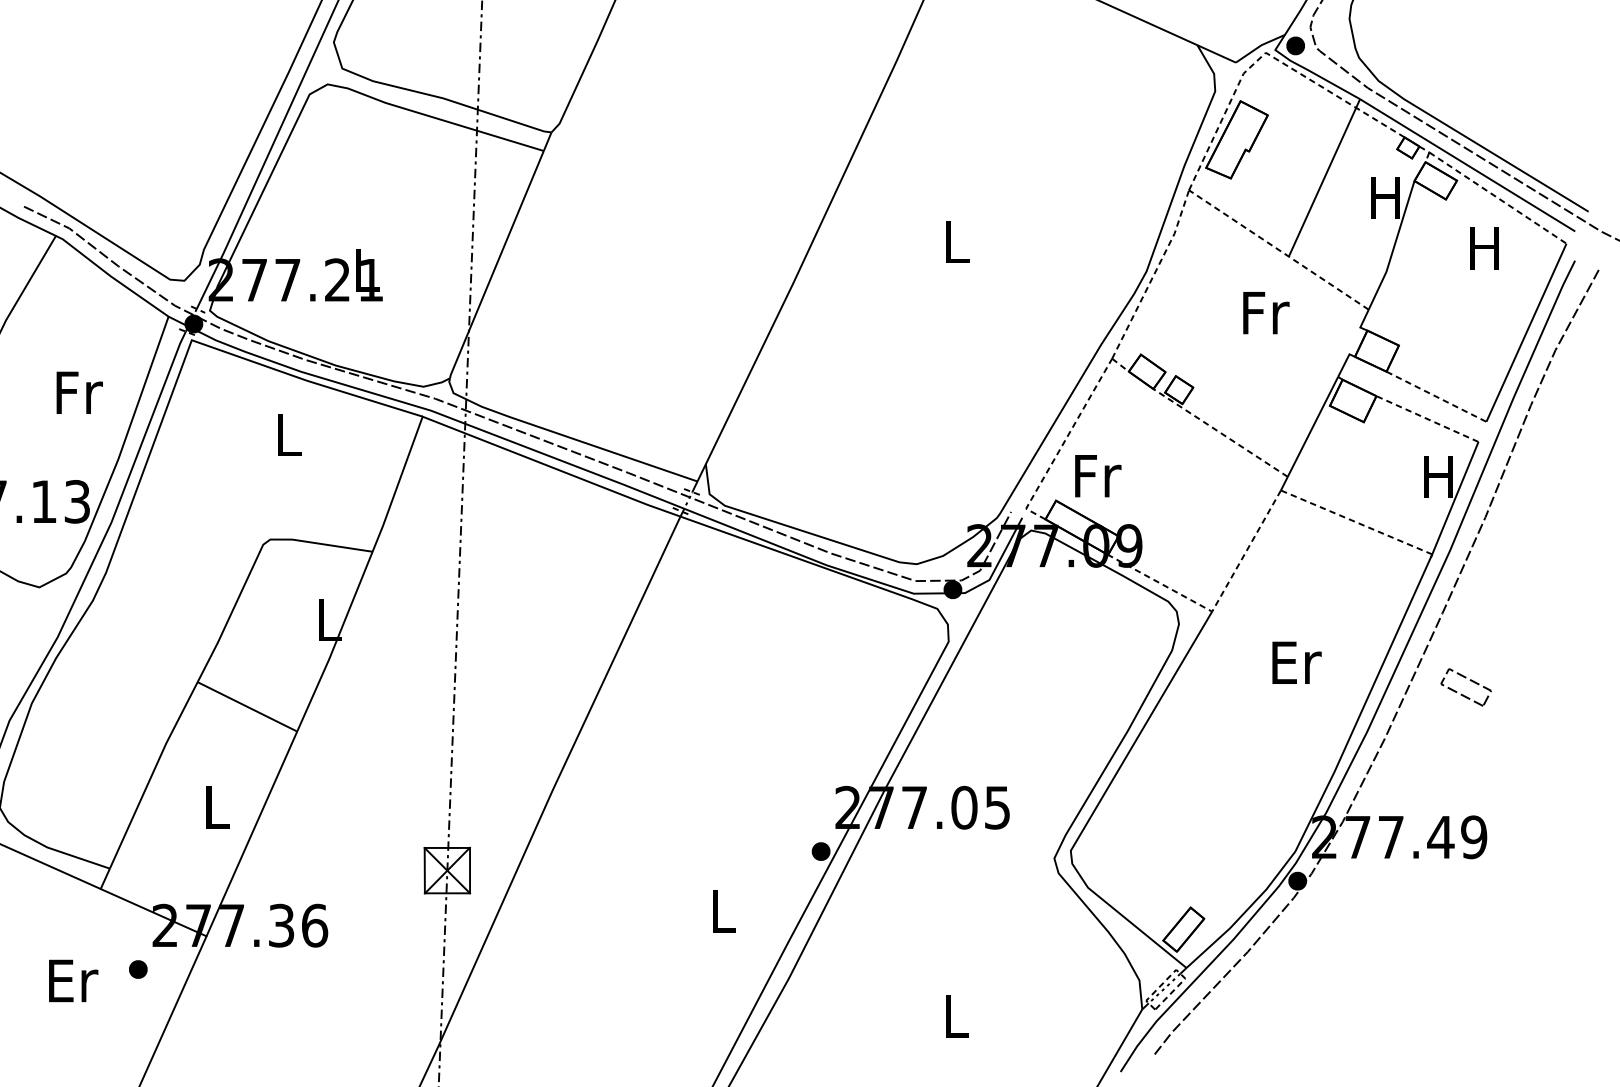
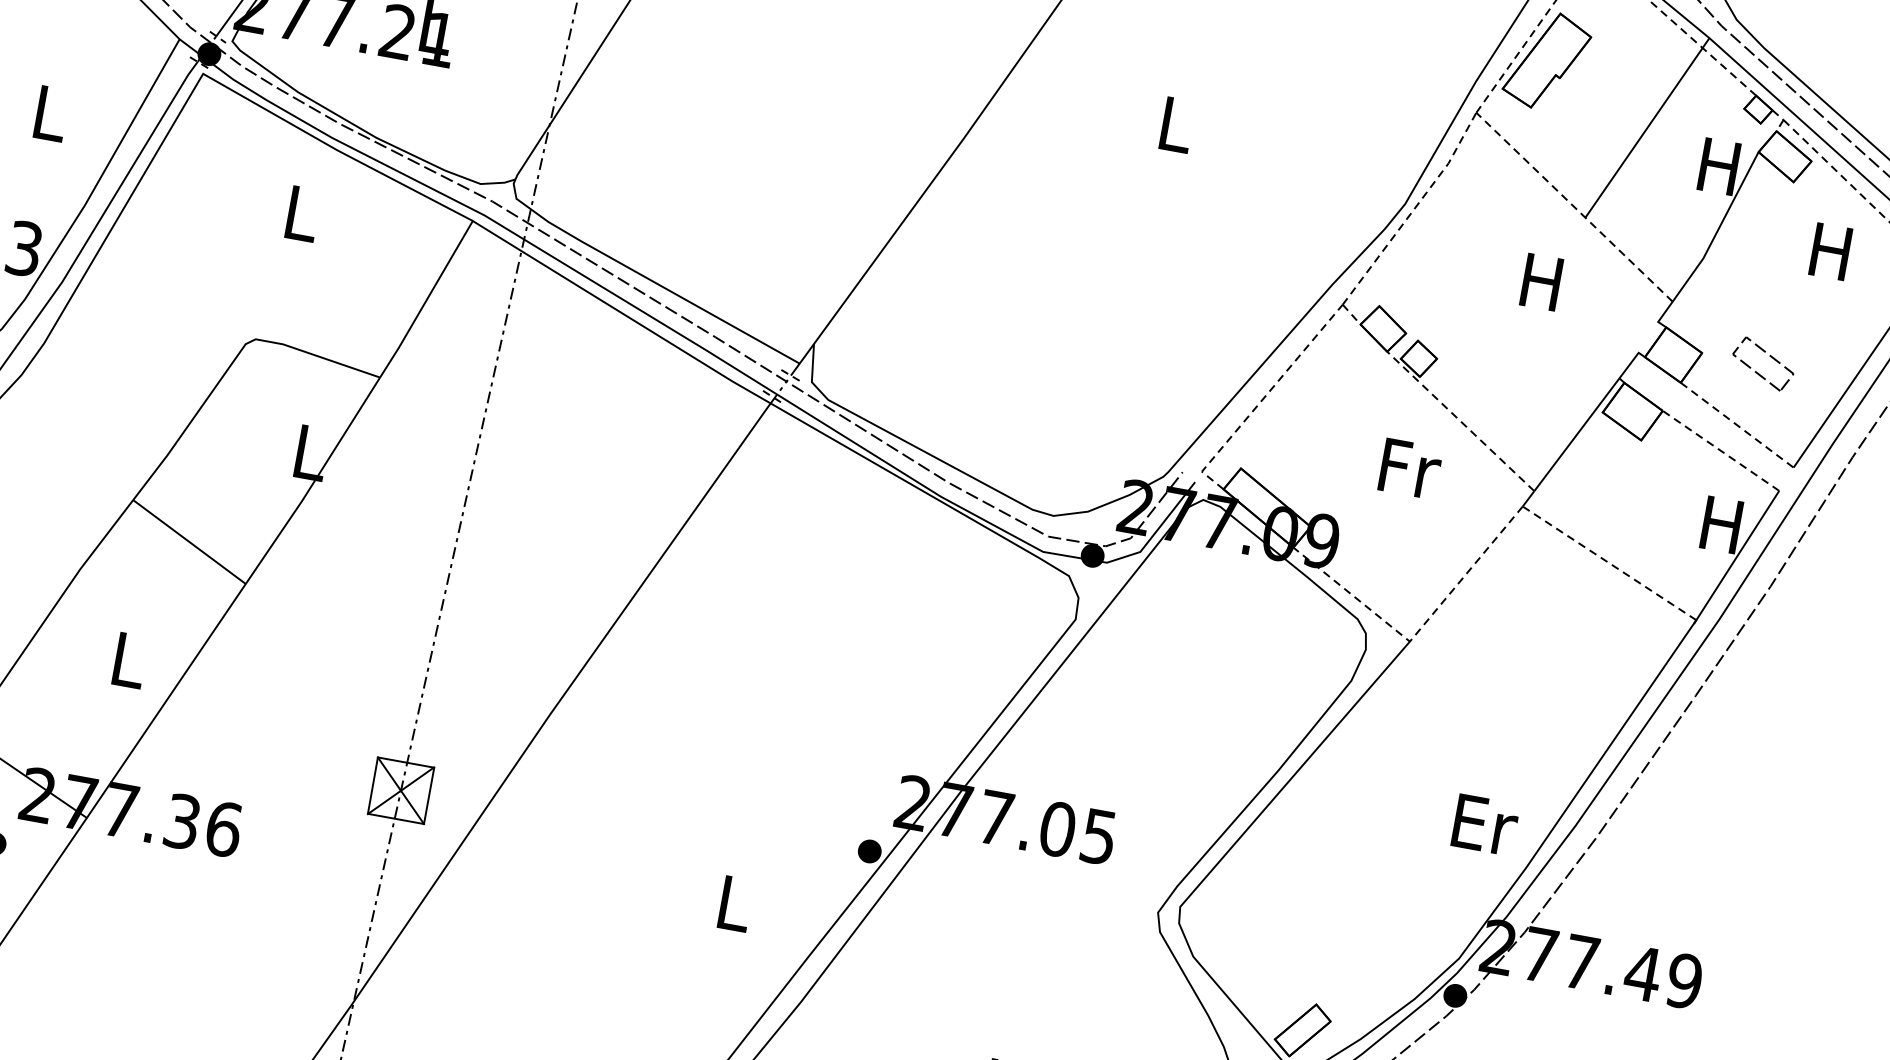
text: (1266, 313) -> (1544, 283), Fr -> H
text: (79, 392) -> (51, 113), Fr -> L
text: (1098, 476) -> (1410, 469), moved
text: (1296, 662) -> (1484, 824), moved
part: (1461, 693) -> (1756, 370), moved

